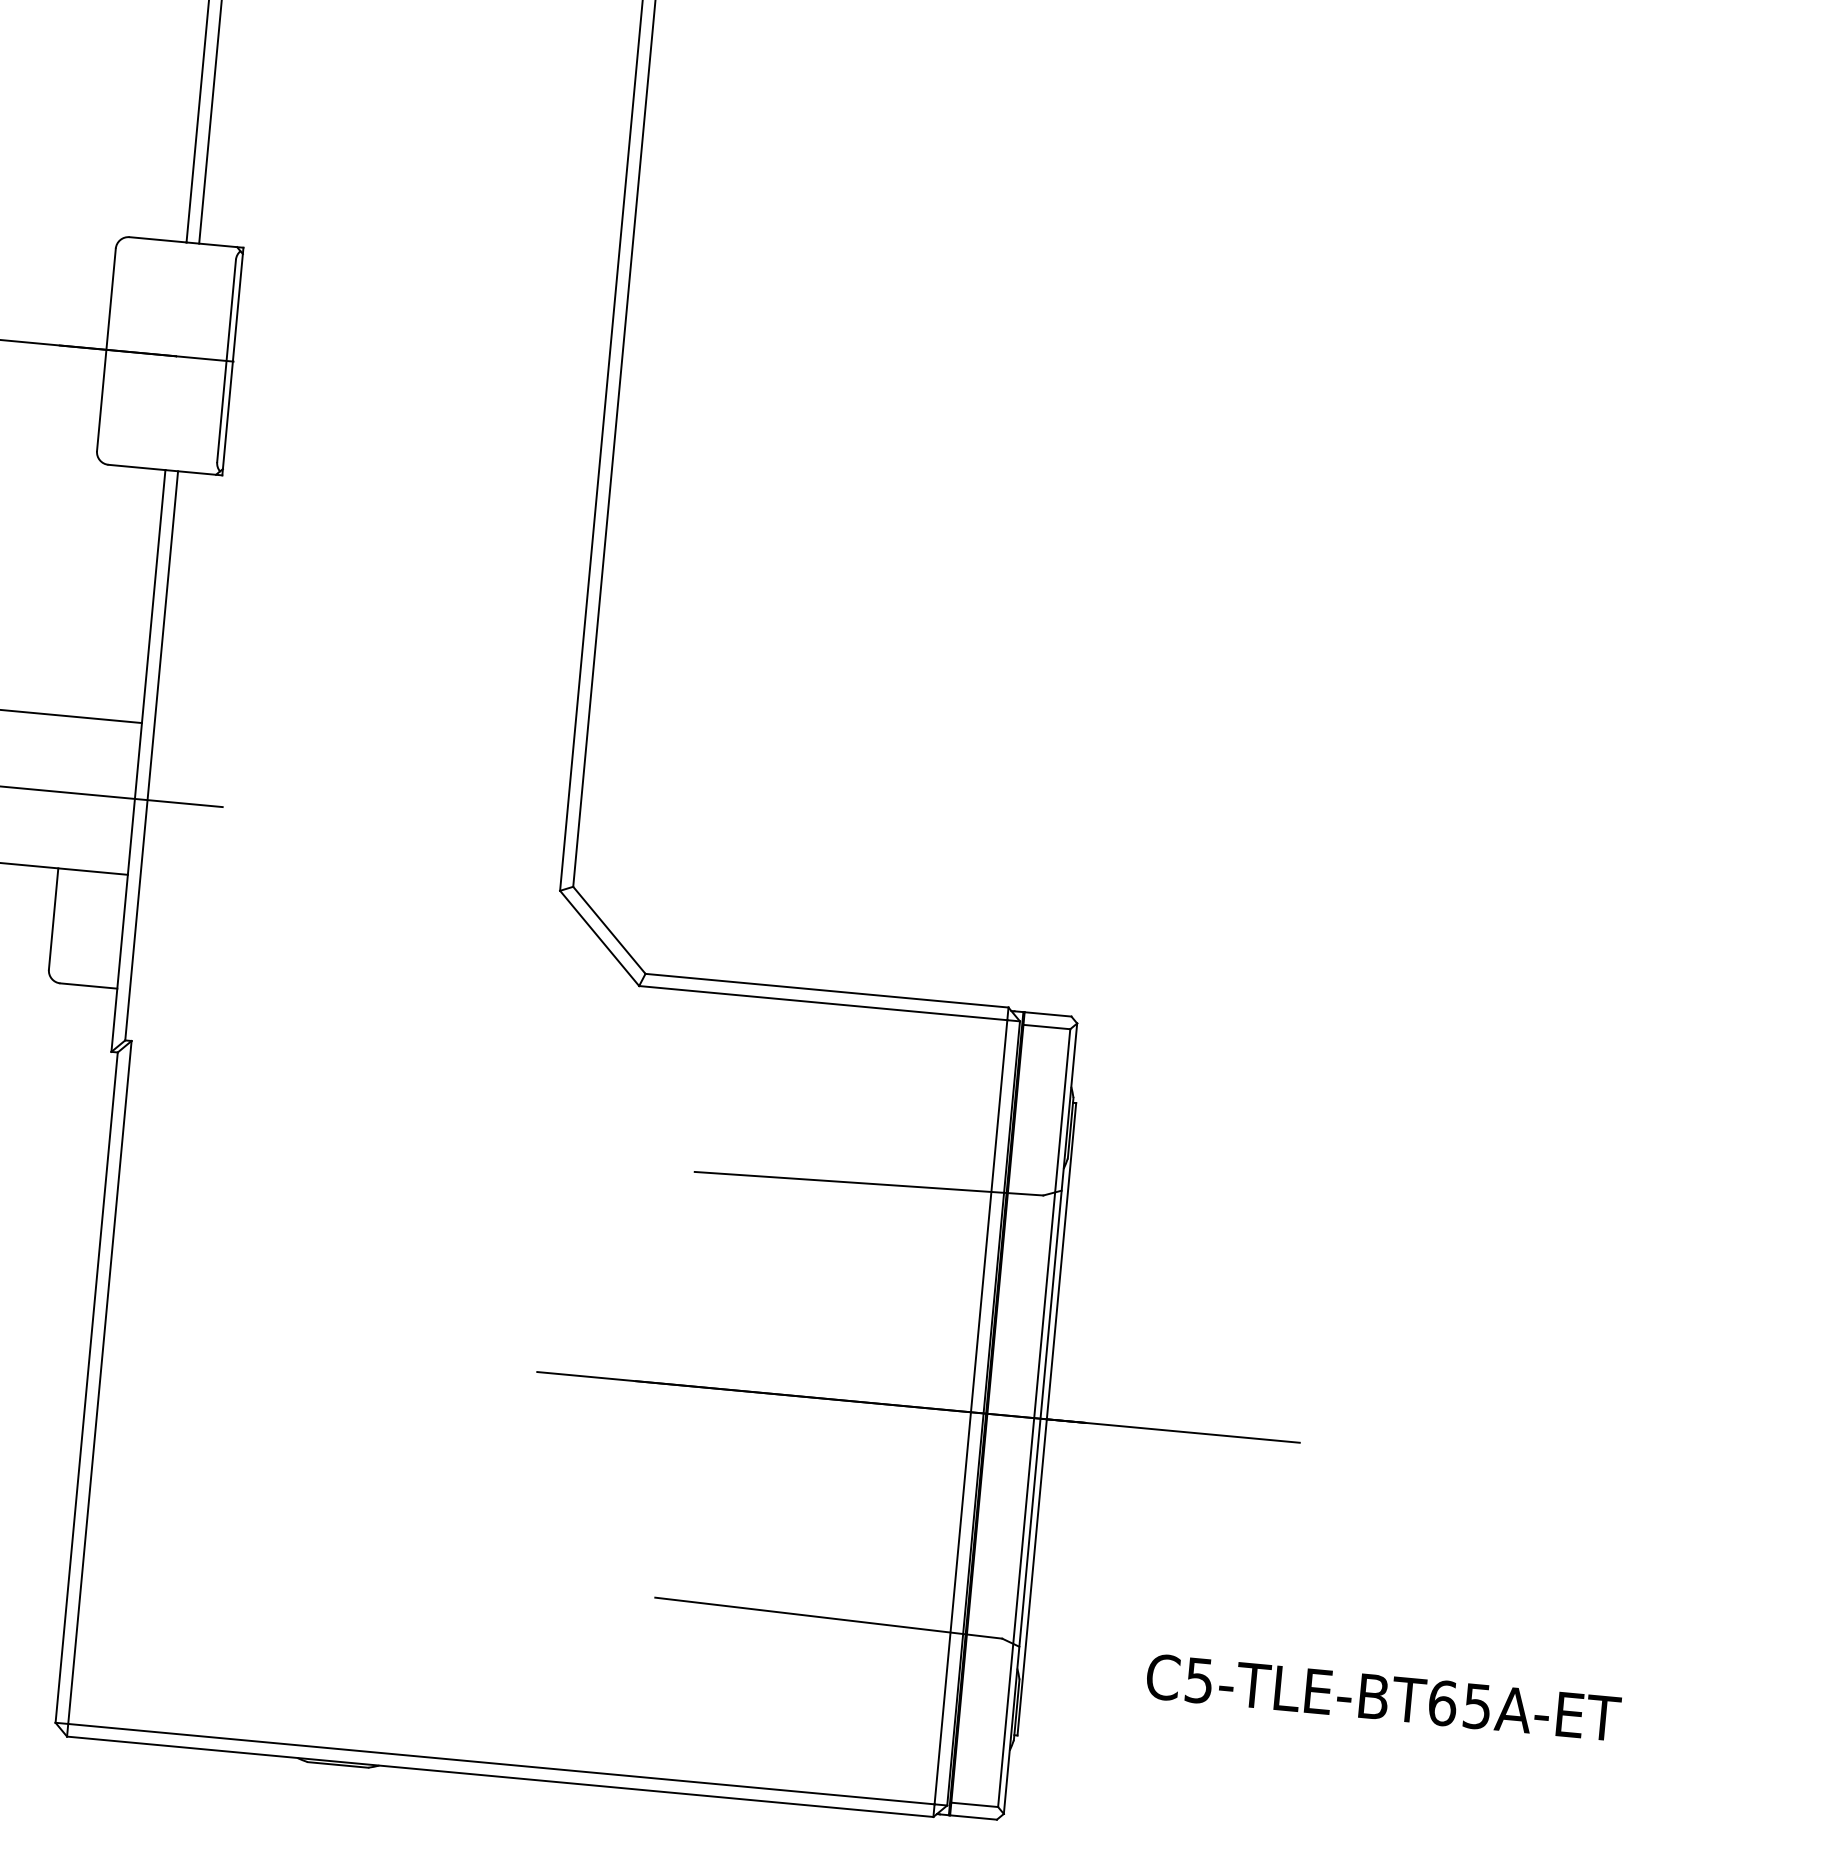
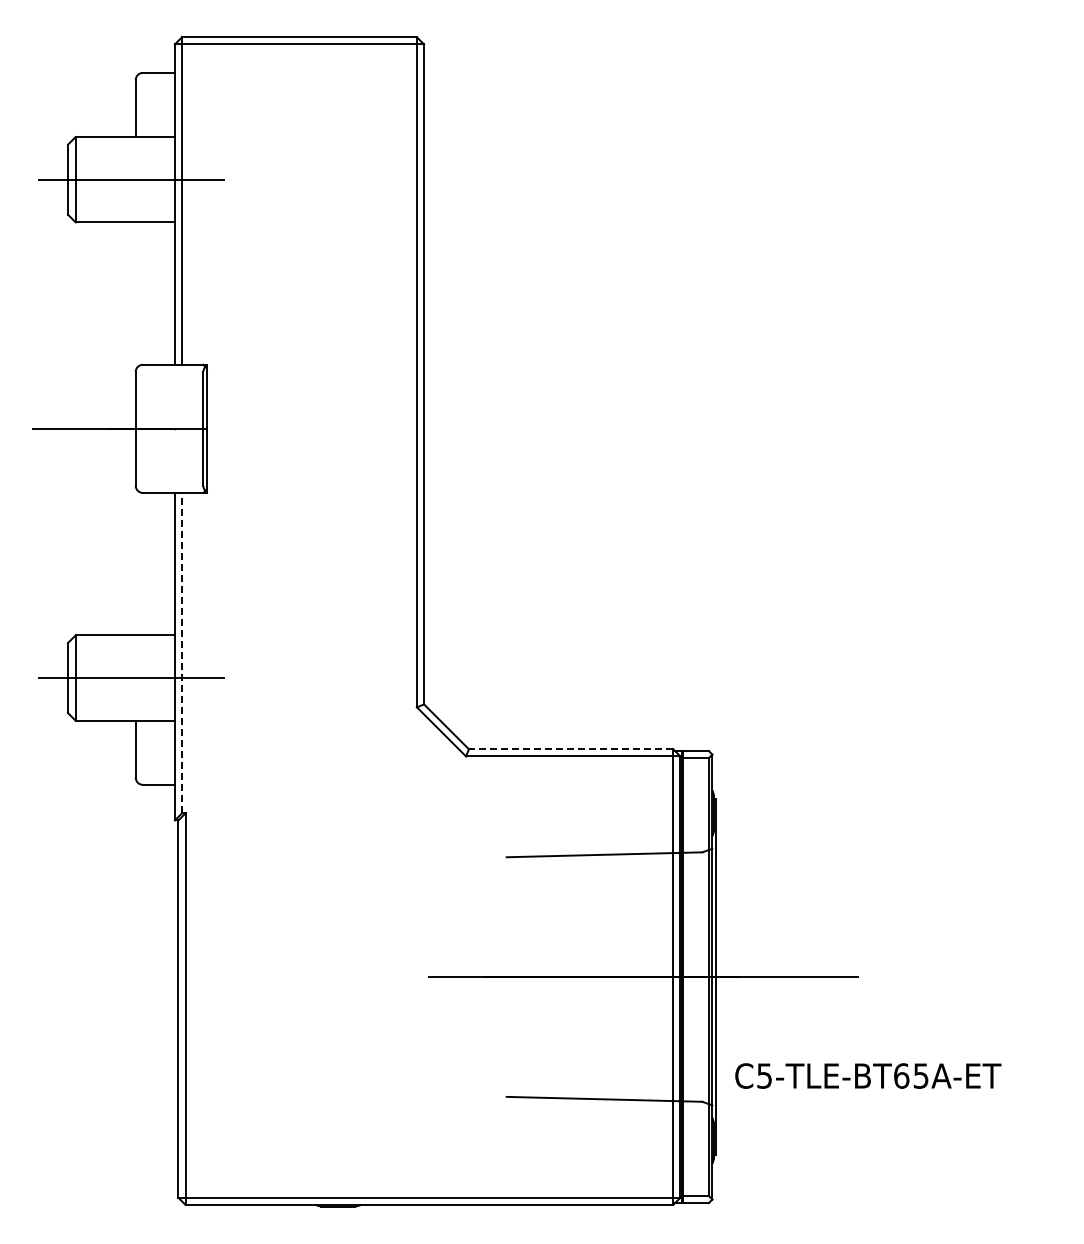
line: (152, 754) -> (182, 652), solid -> dashed
line: (825, 991) -> (570, 749), solid -> dashed
text: (1383, 1696) -> (868, 1075), moved

